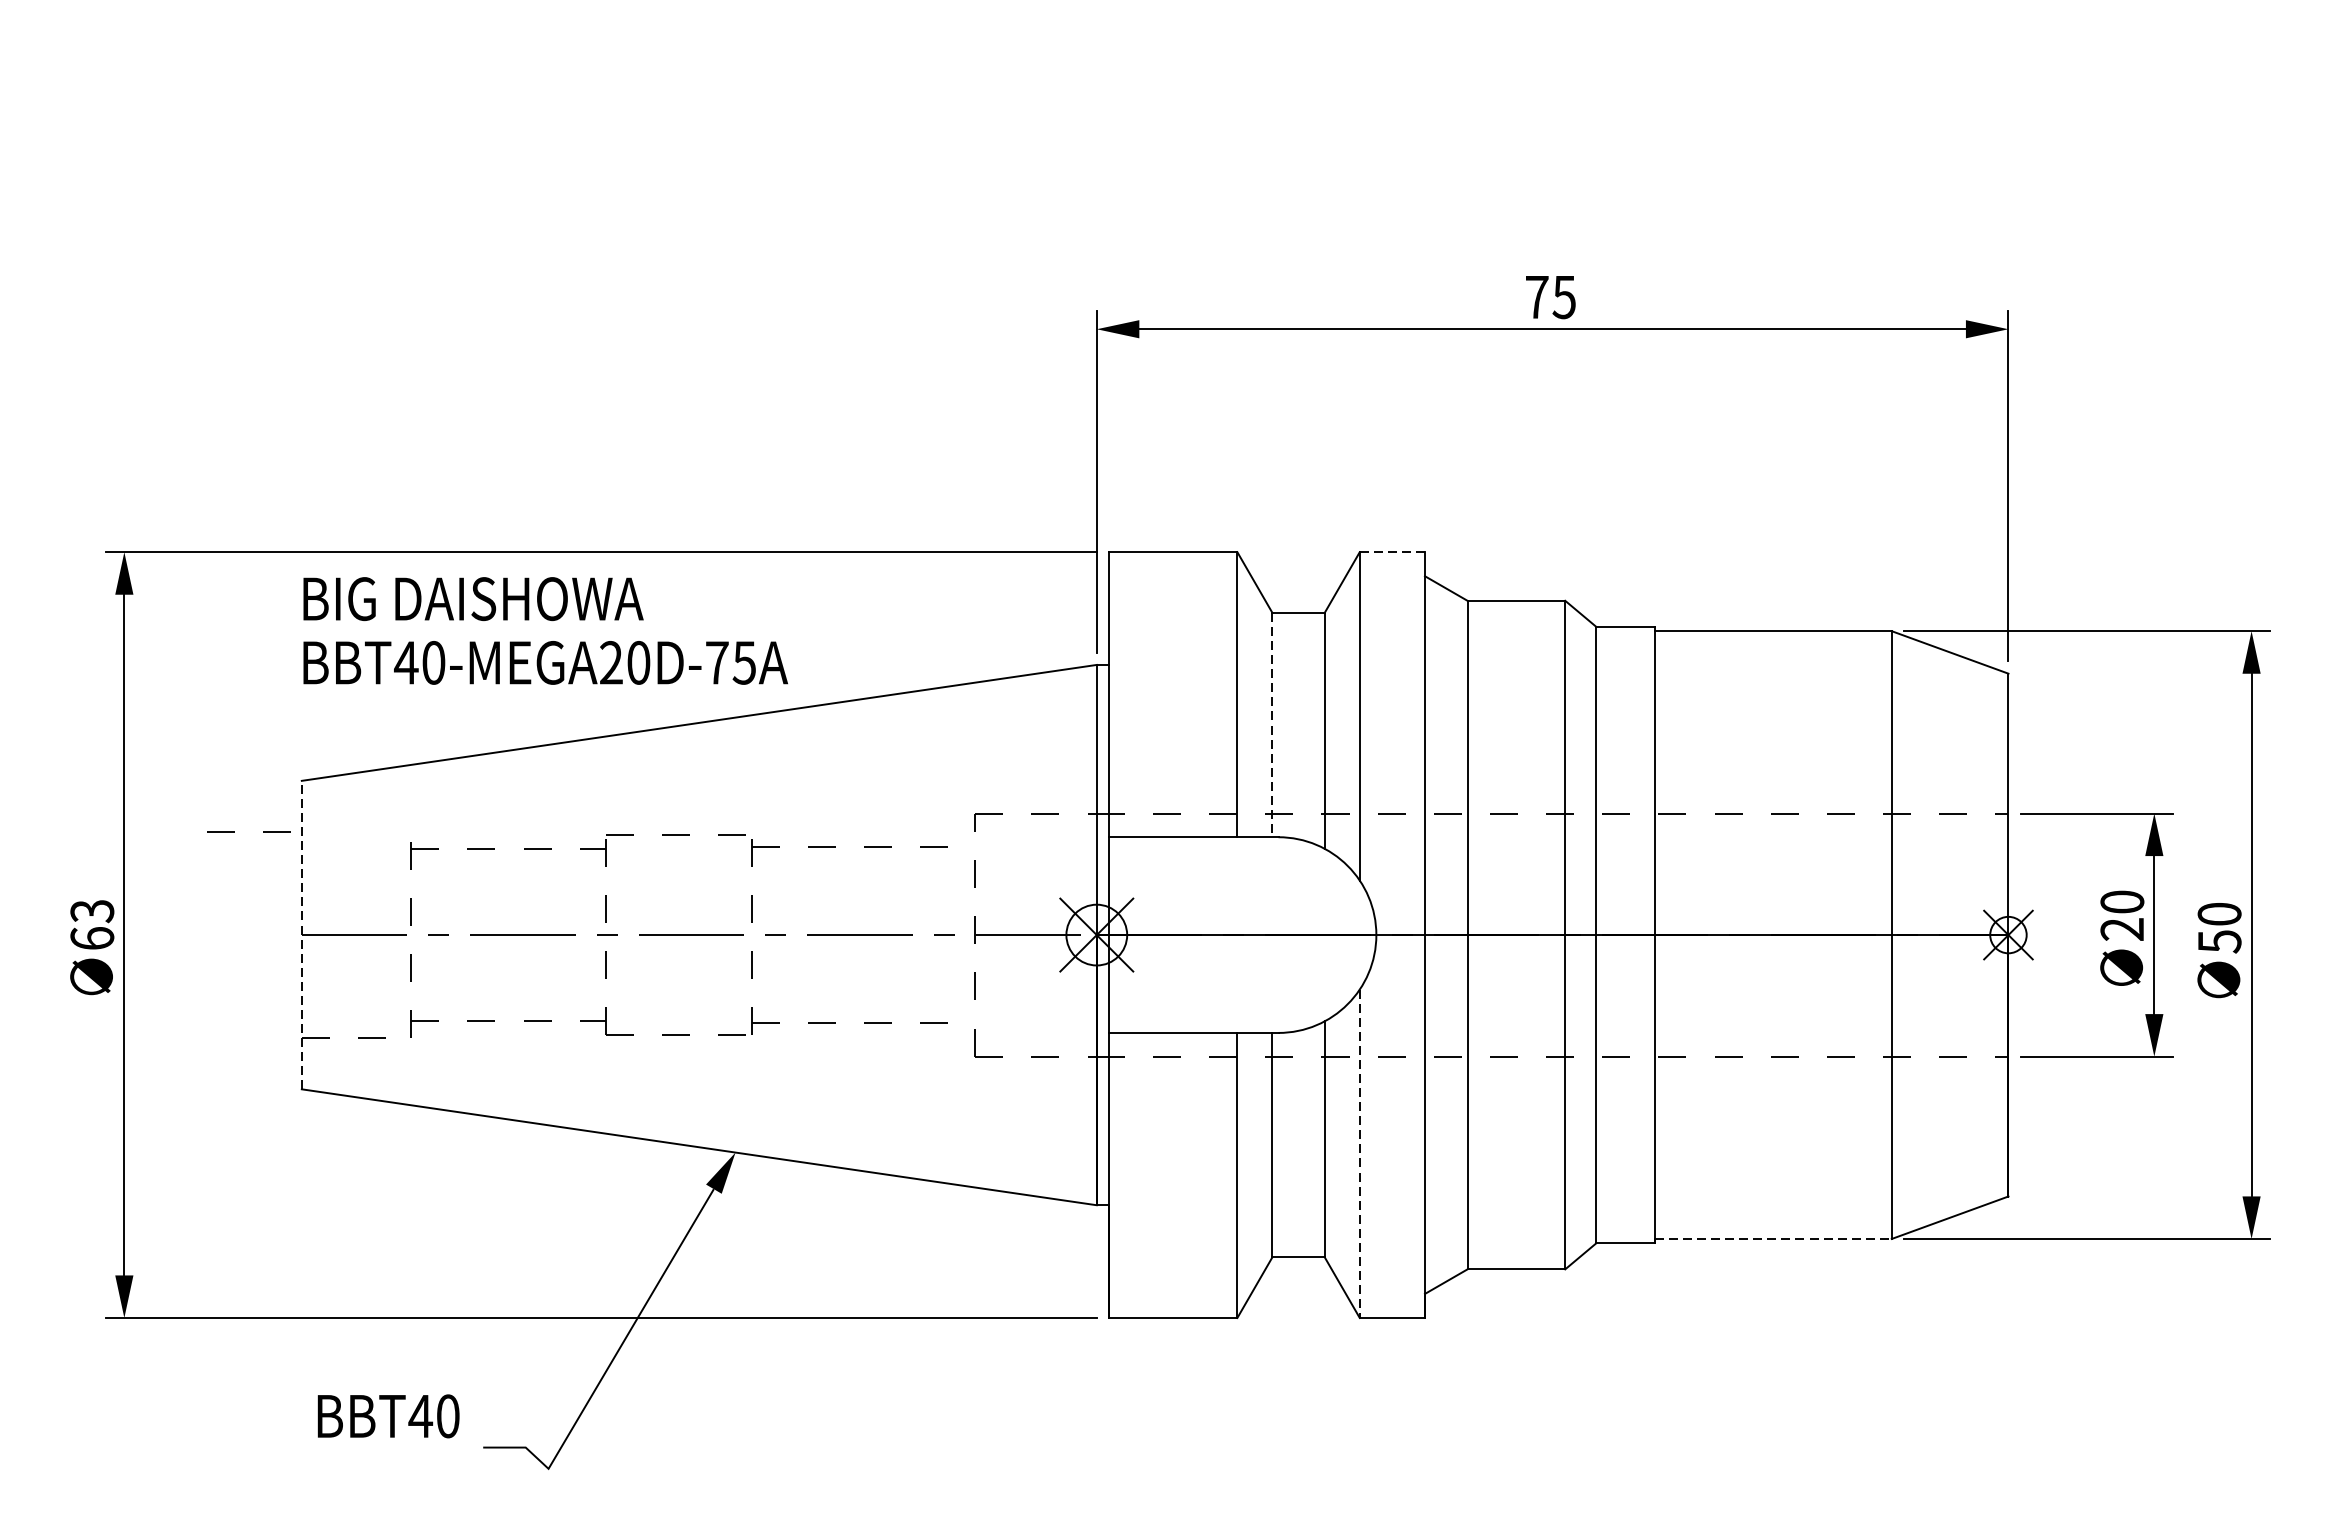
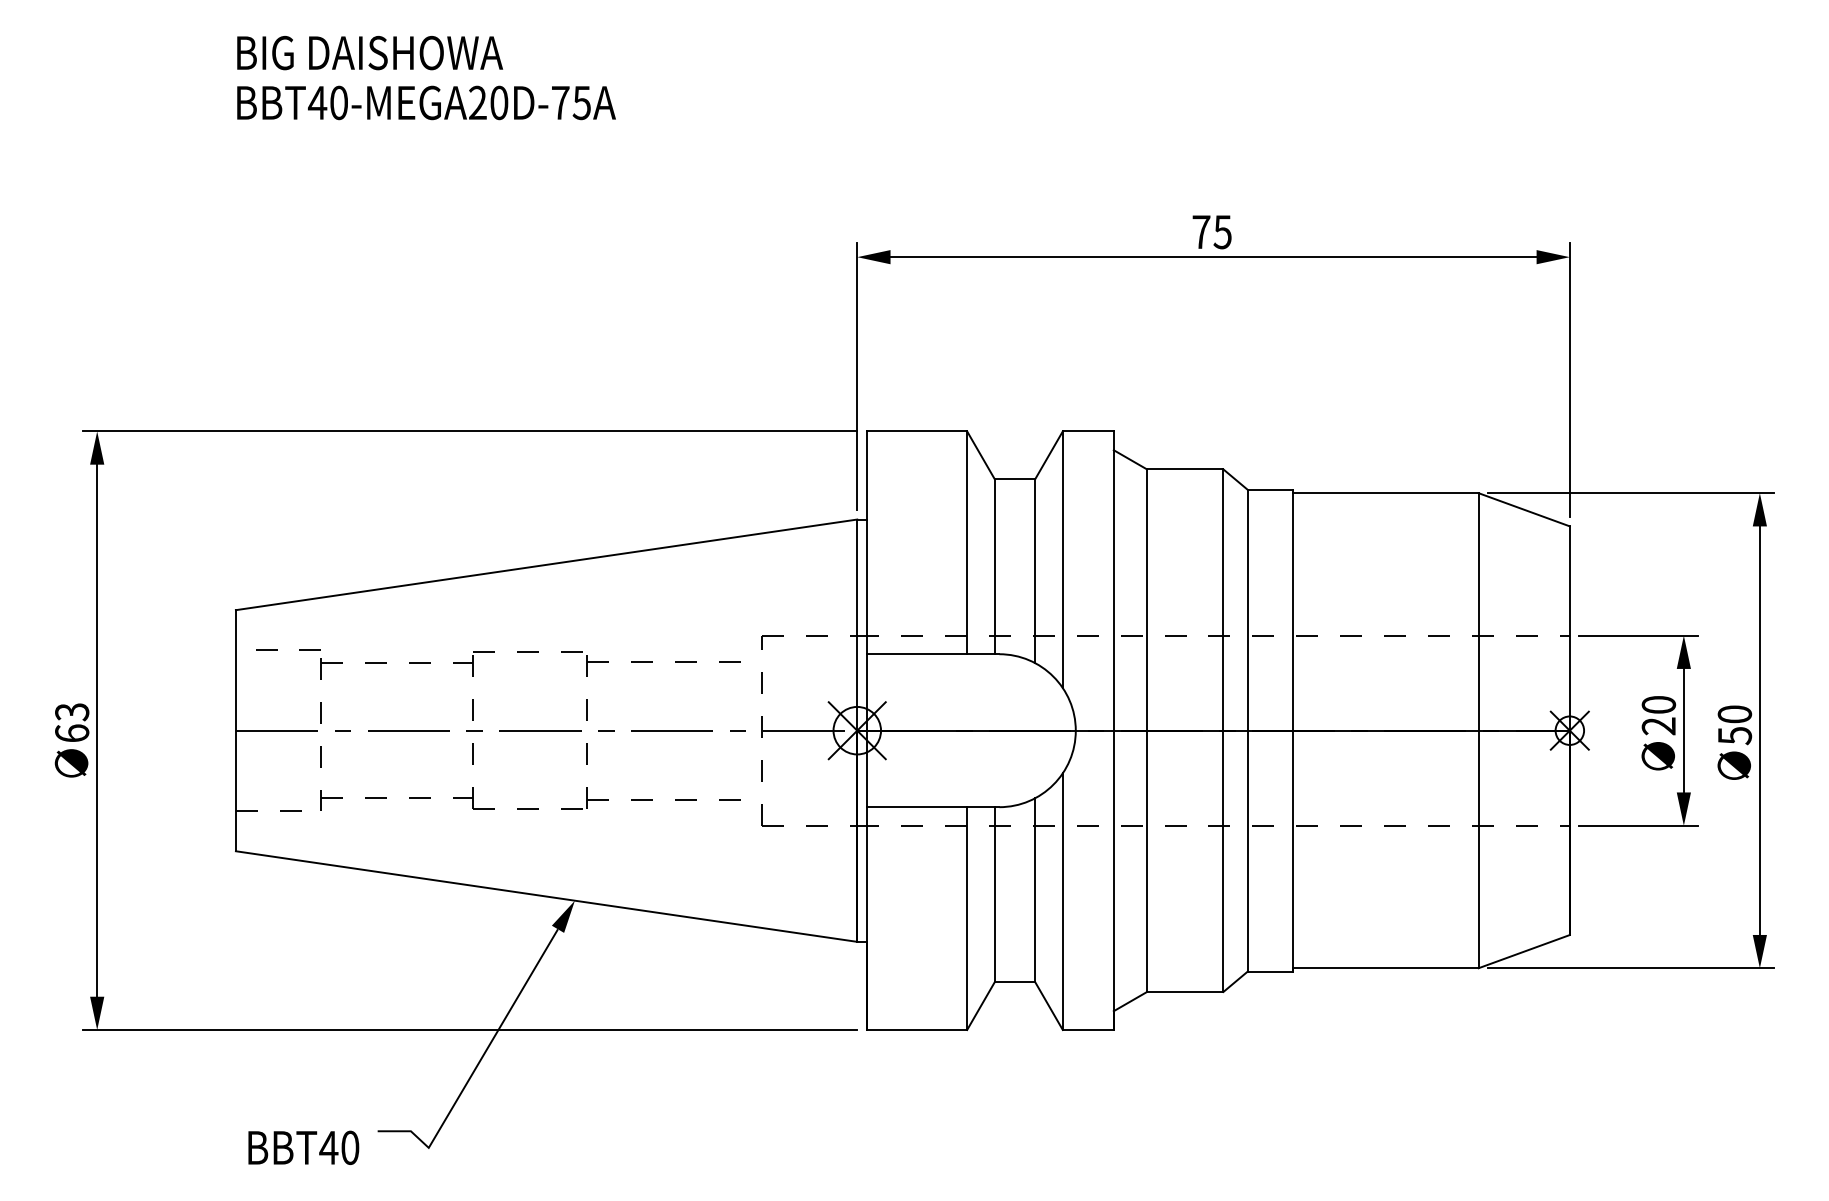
line: (1392, 552) -> (1088, 431), dashed -> solid
text: (545, 631) -> (426, 78), moved
line: (1272, 725) -> (994, 566), dashed -> solid
line: (234, 831) -> (277, 649), moved
line: (301, 934) -> (235, 730), dashed -> solid
line: (1359, 1154) -> (1062, 902), dashed -> solid
line: (1773, 1239) -> (1386, 968), dashed -> solid
text: (388, 1415) -> (303, 1147), moved

